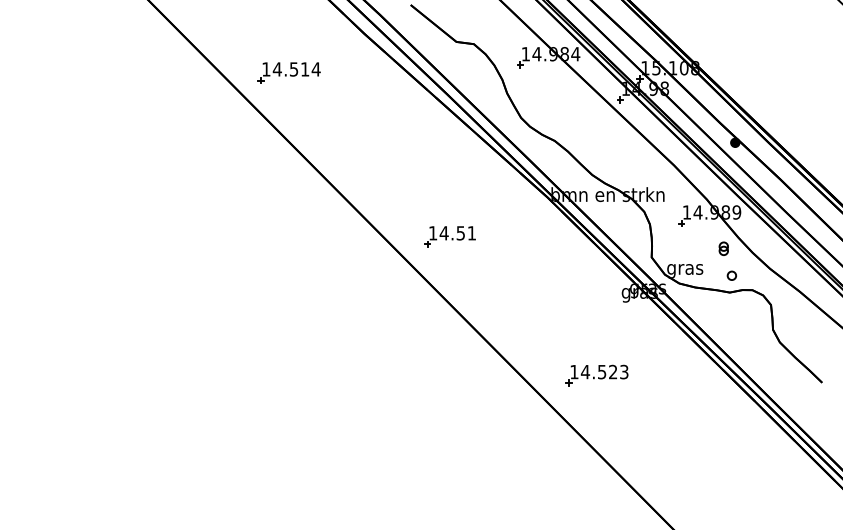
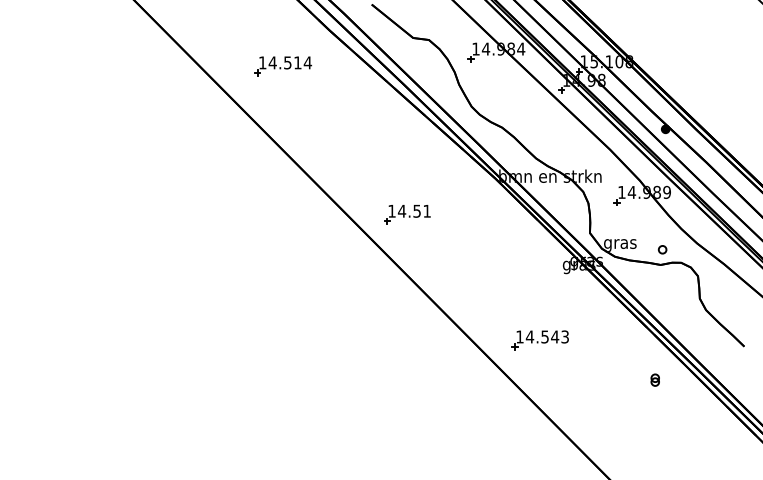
part: (288, 72) -> (282, 65), moved
part: (723, 248) -> (654, 379), moved
text: (612, 371) -> (554, 336), 14.523 -> 14.543

